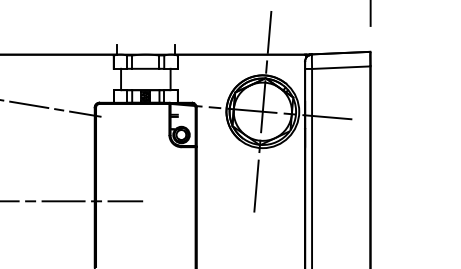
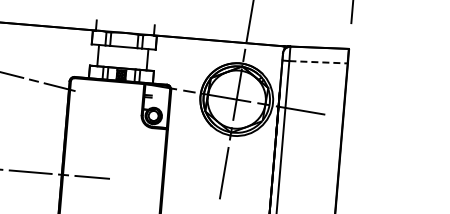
line: (341, 67) -> (318, 62), solid -> dashed

